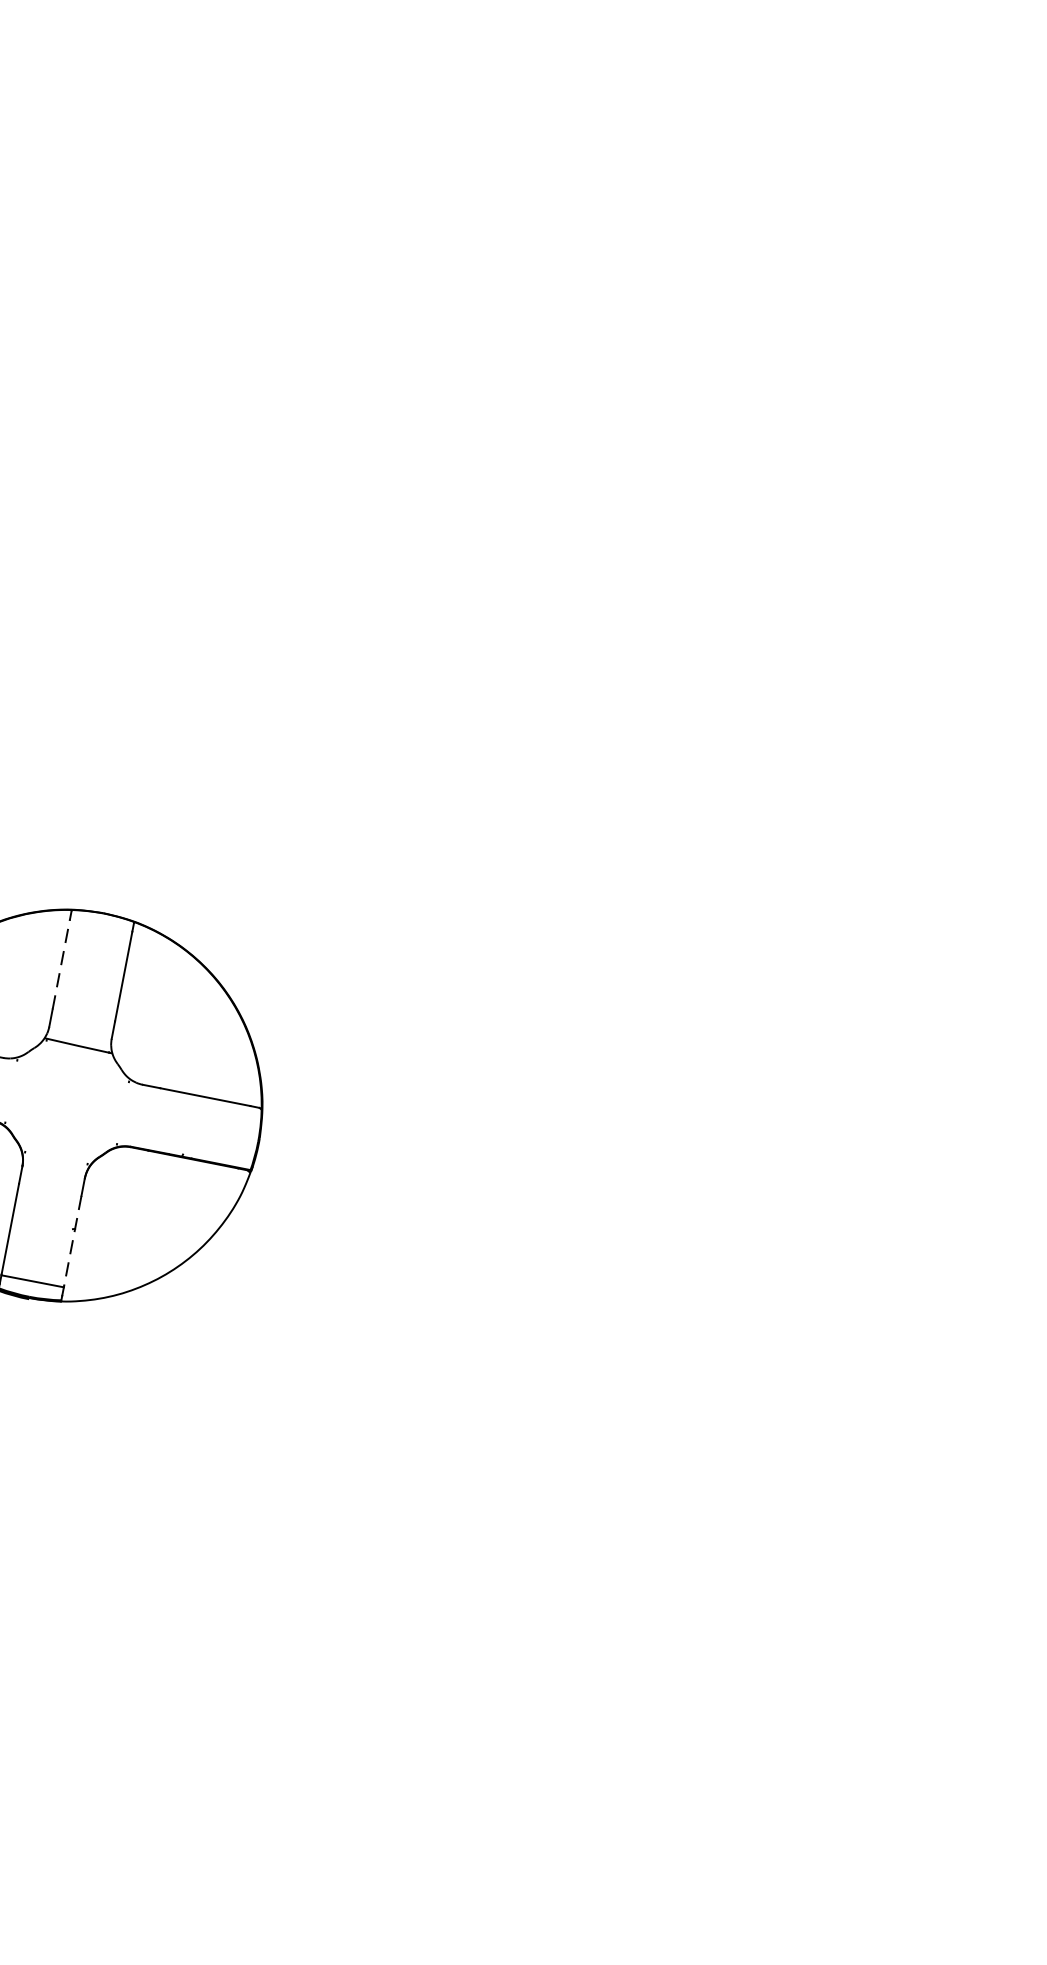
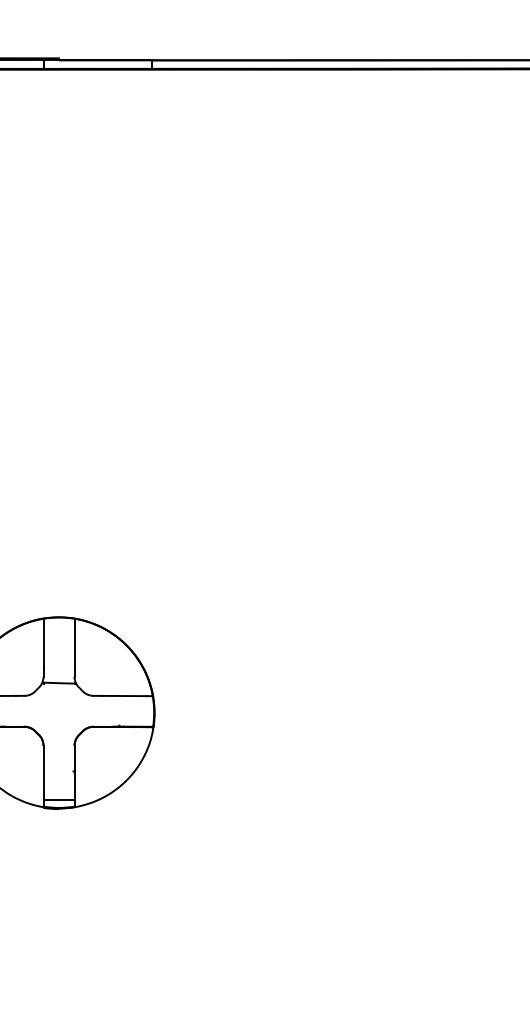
line: (61, 963) -> (43, 645), dashed -> solid
line: (72, 1241) -> (74, 777), dashed -> solid

